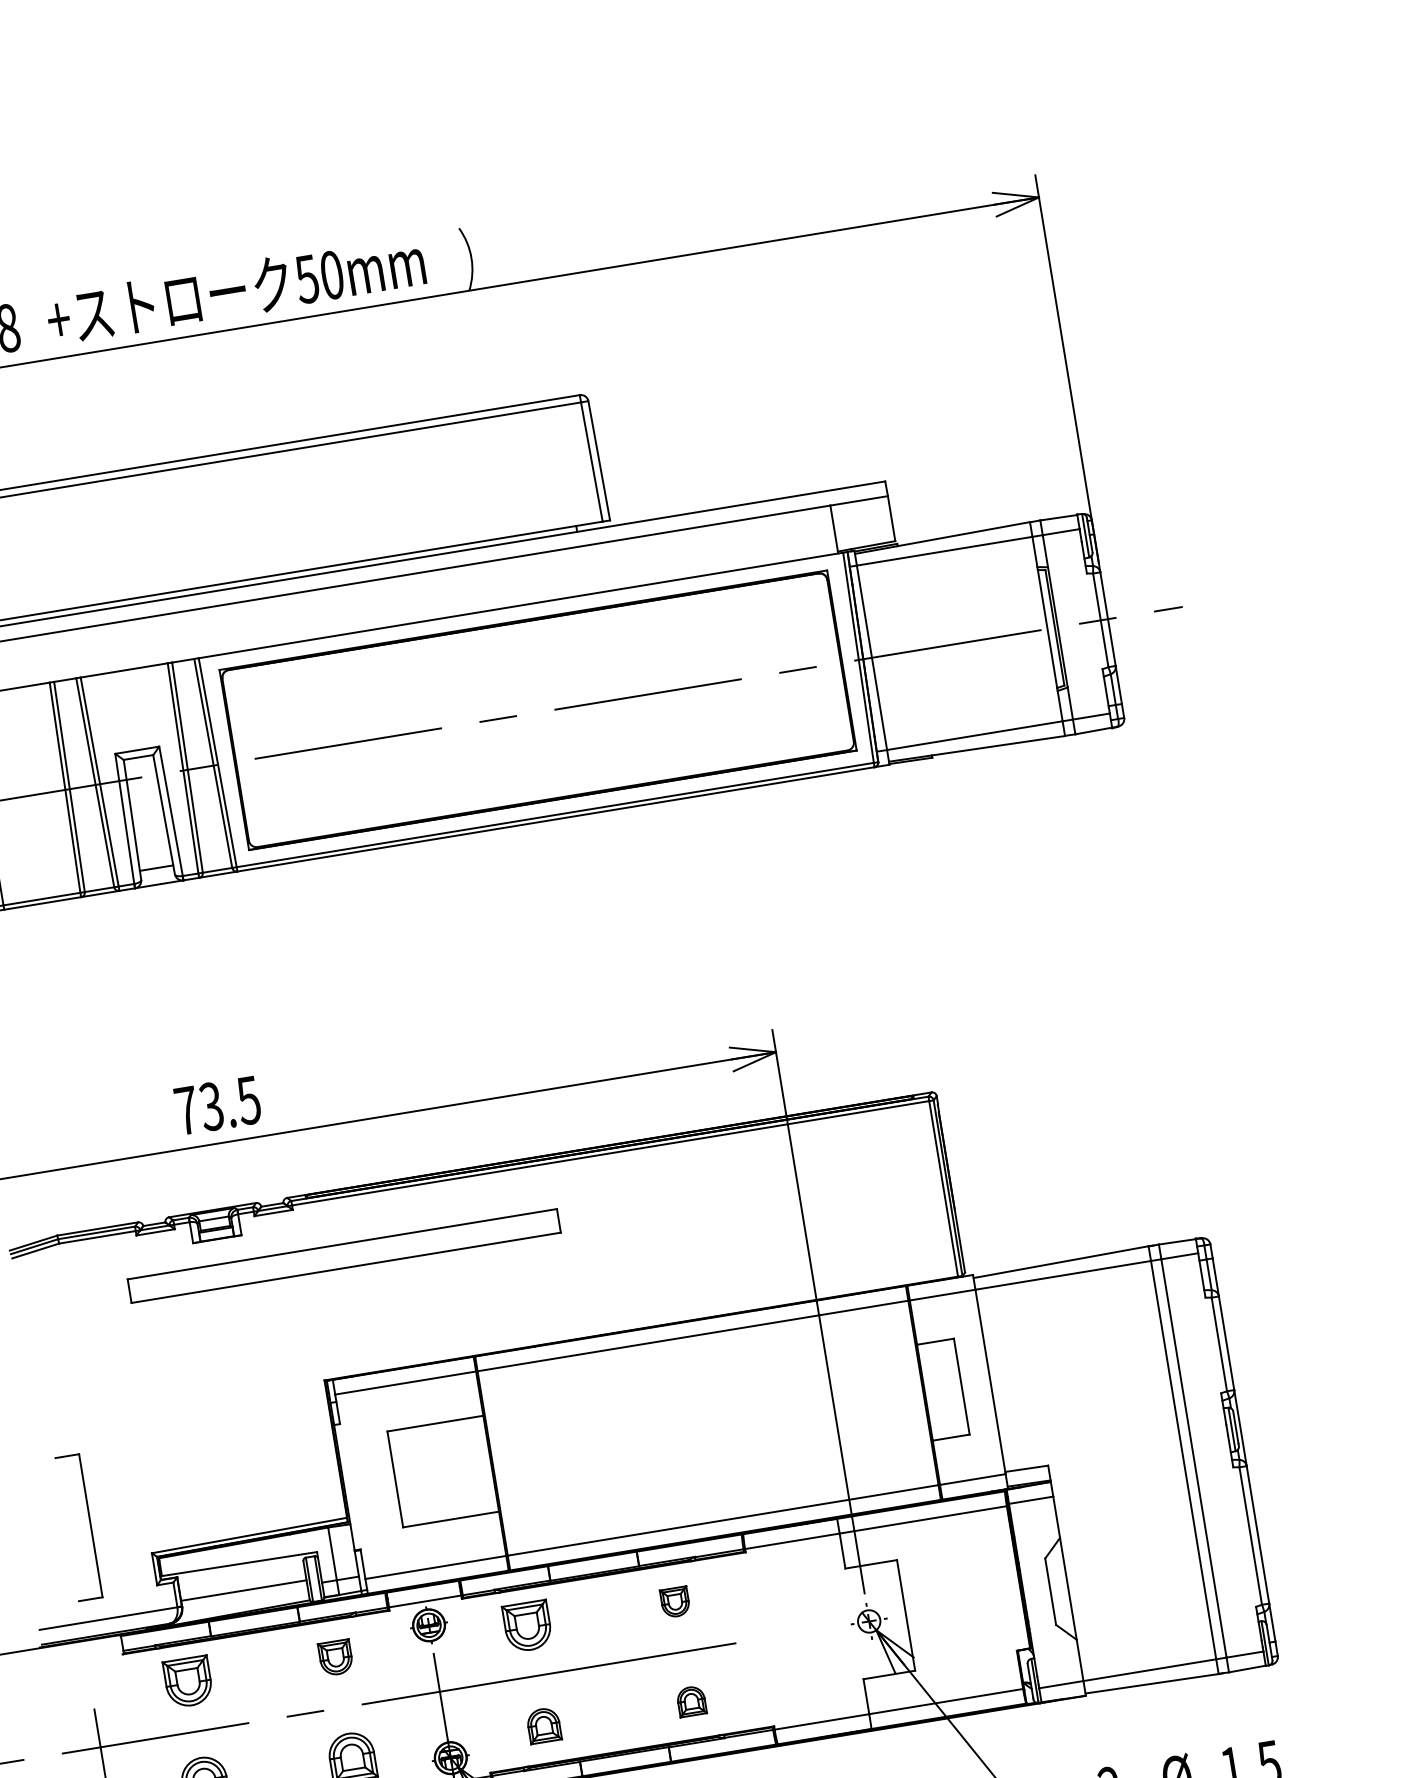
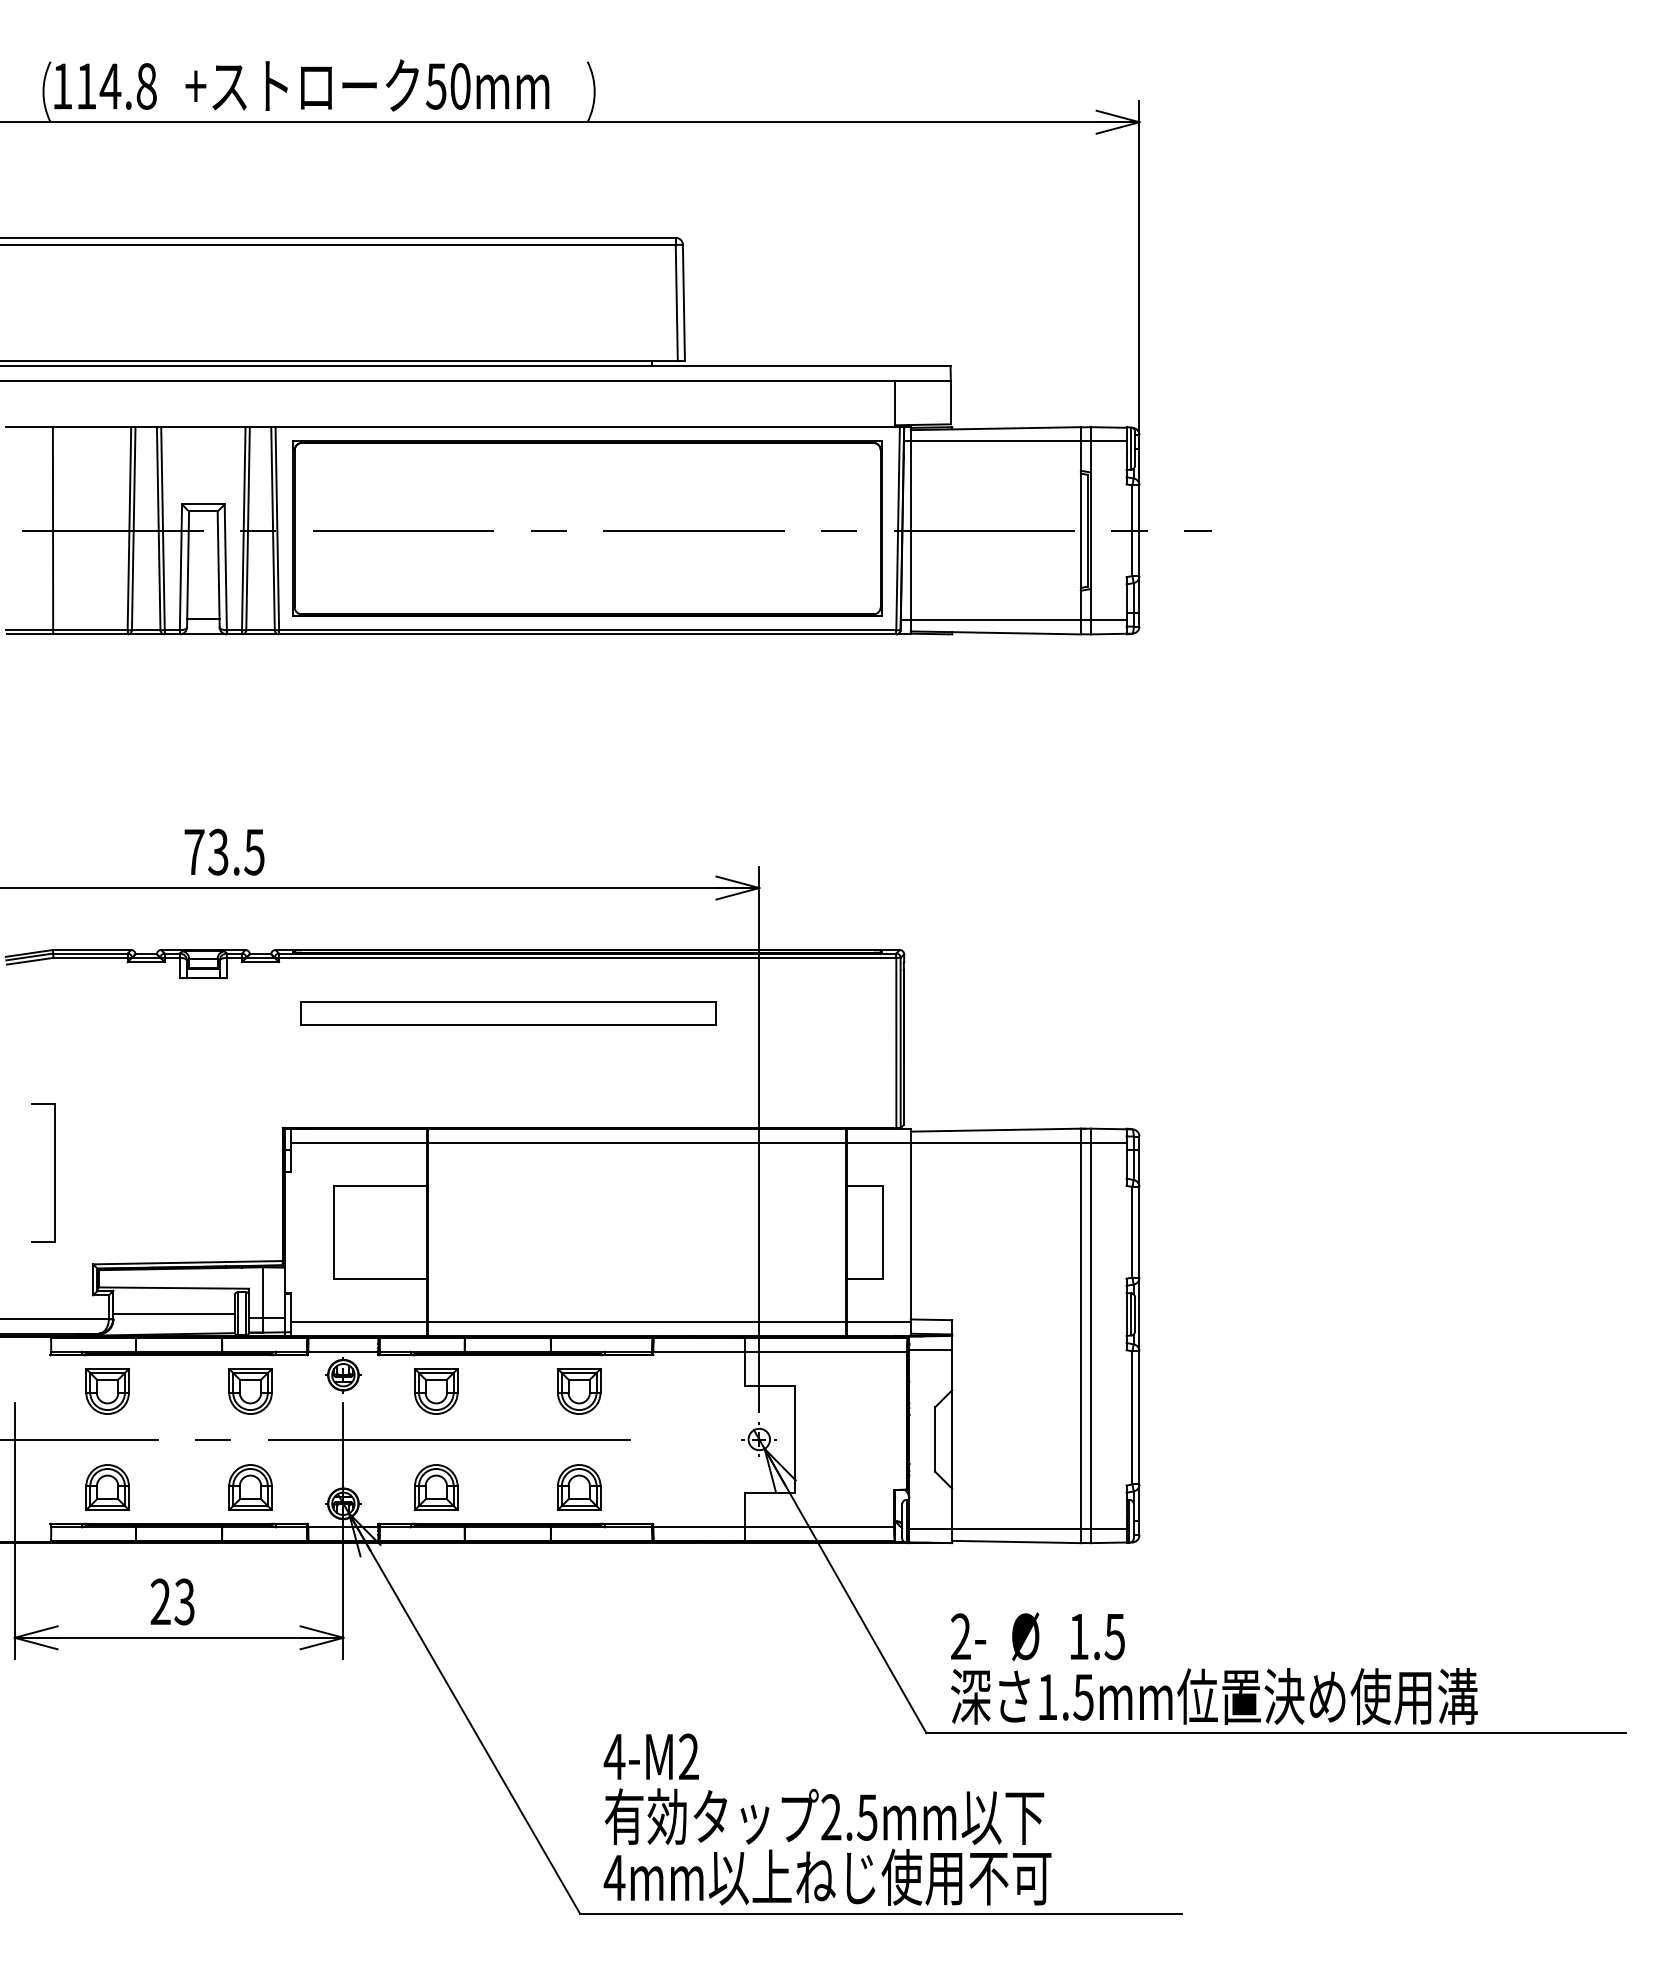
part: (344, 1255) -> (508, 1013), moved
part: (90, 1525) -> (54, 1172), moved
part: (675, 1602) -> (579, 1391), size x1.67
part: (335, 1657) -> (250, 1391), size x1.43
part: (691, 1701) -> (579, 1487), size x1.67
part: (544, 1725) -> (436, 1487), size x1.43

